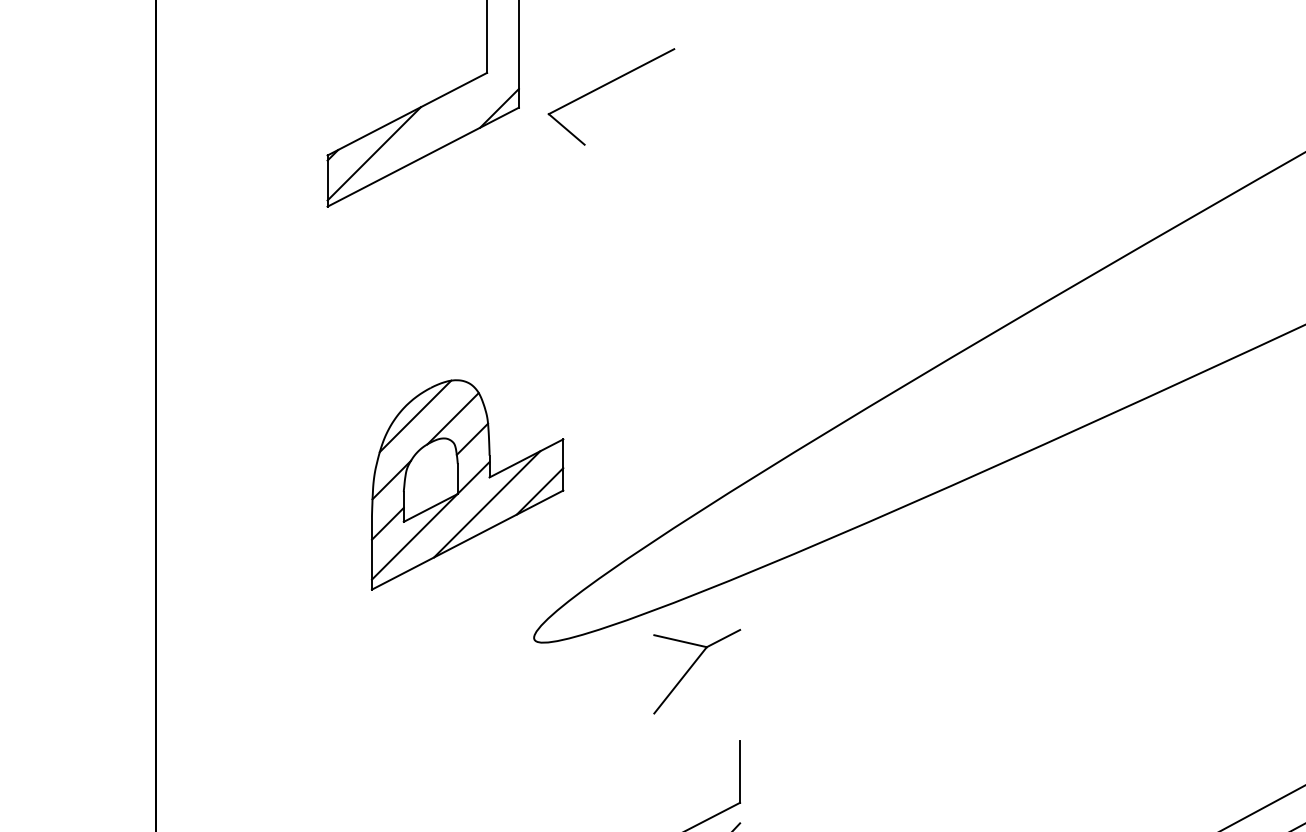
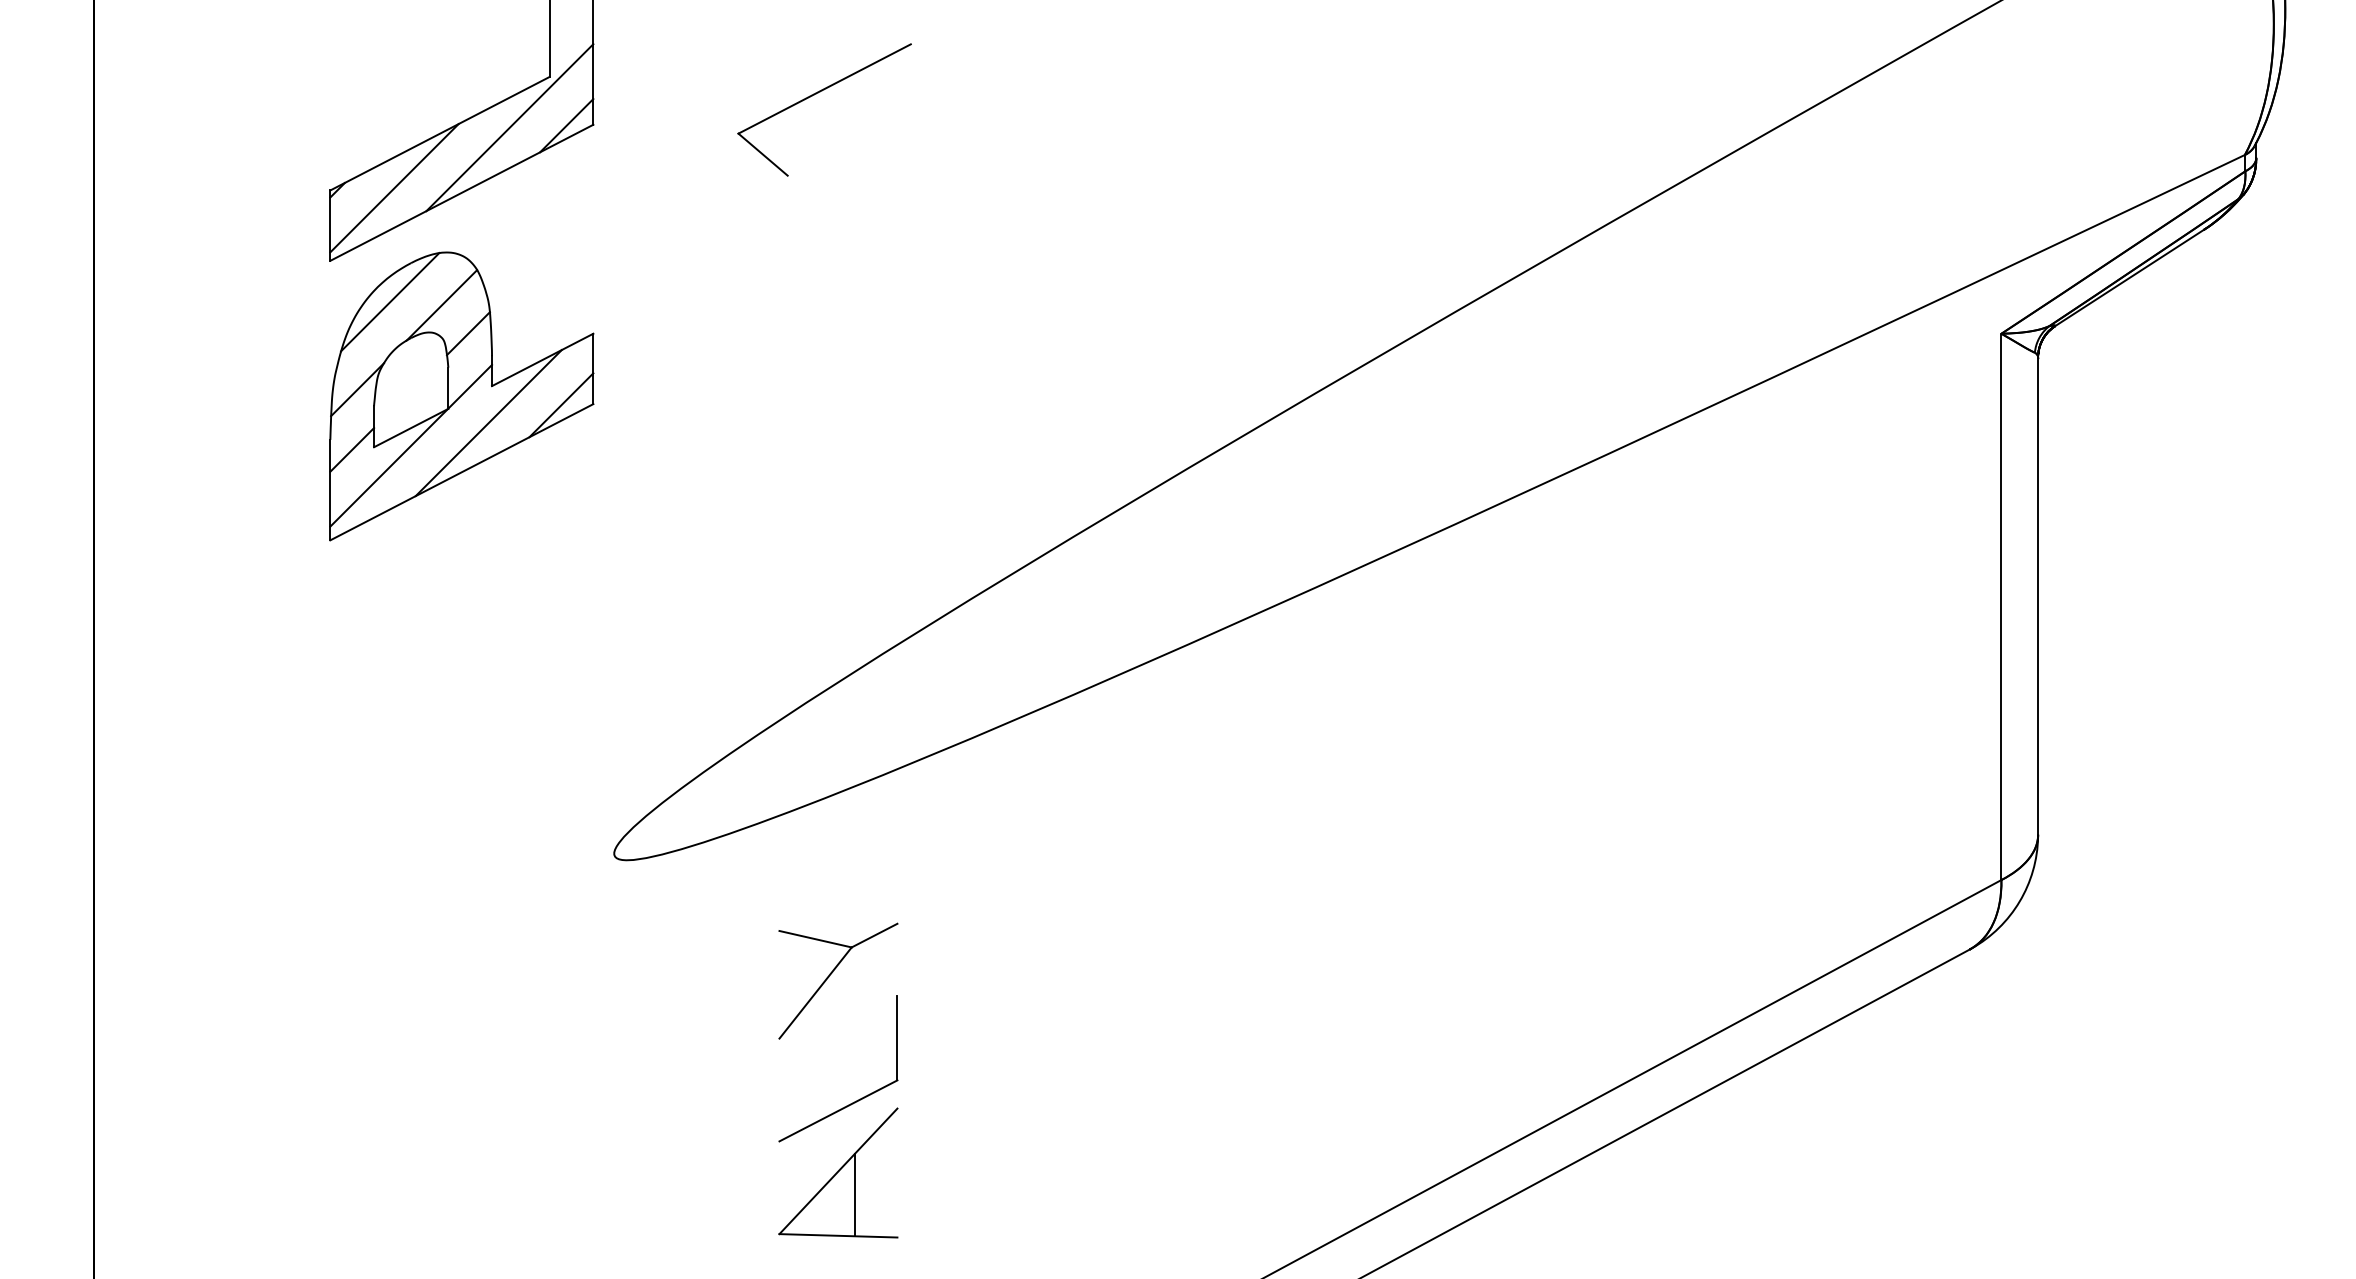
part: (605, 85) -> (816, 94), moved
line: (457, 109) -> (509, 127), added
part: (467, 485) -> (461, 396), moved
part: (692, 666) -> (832, 973), moved

